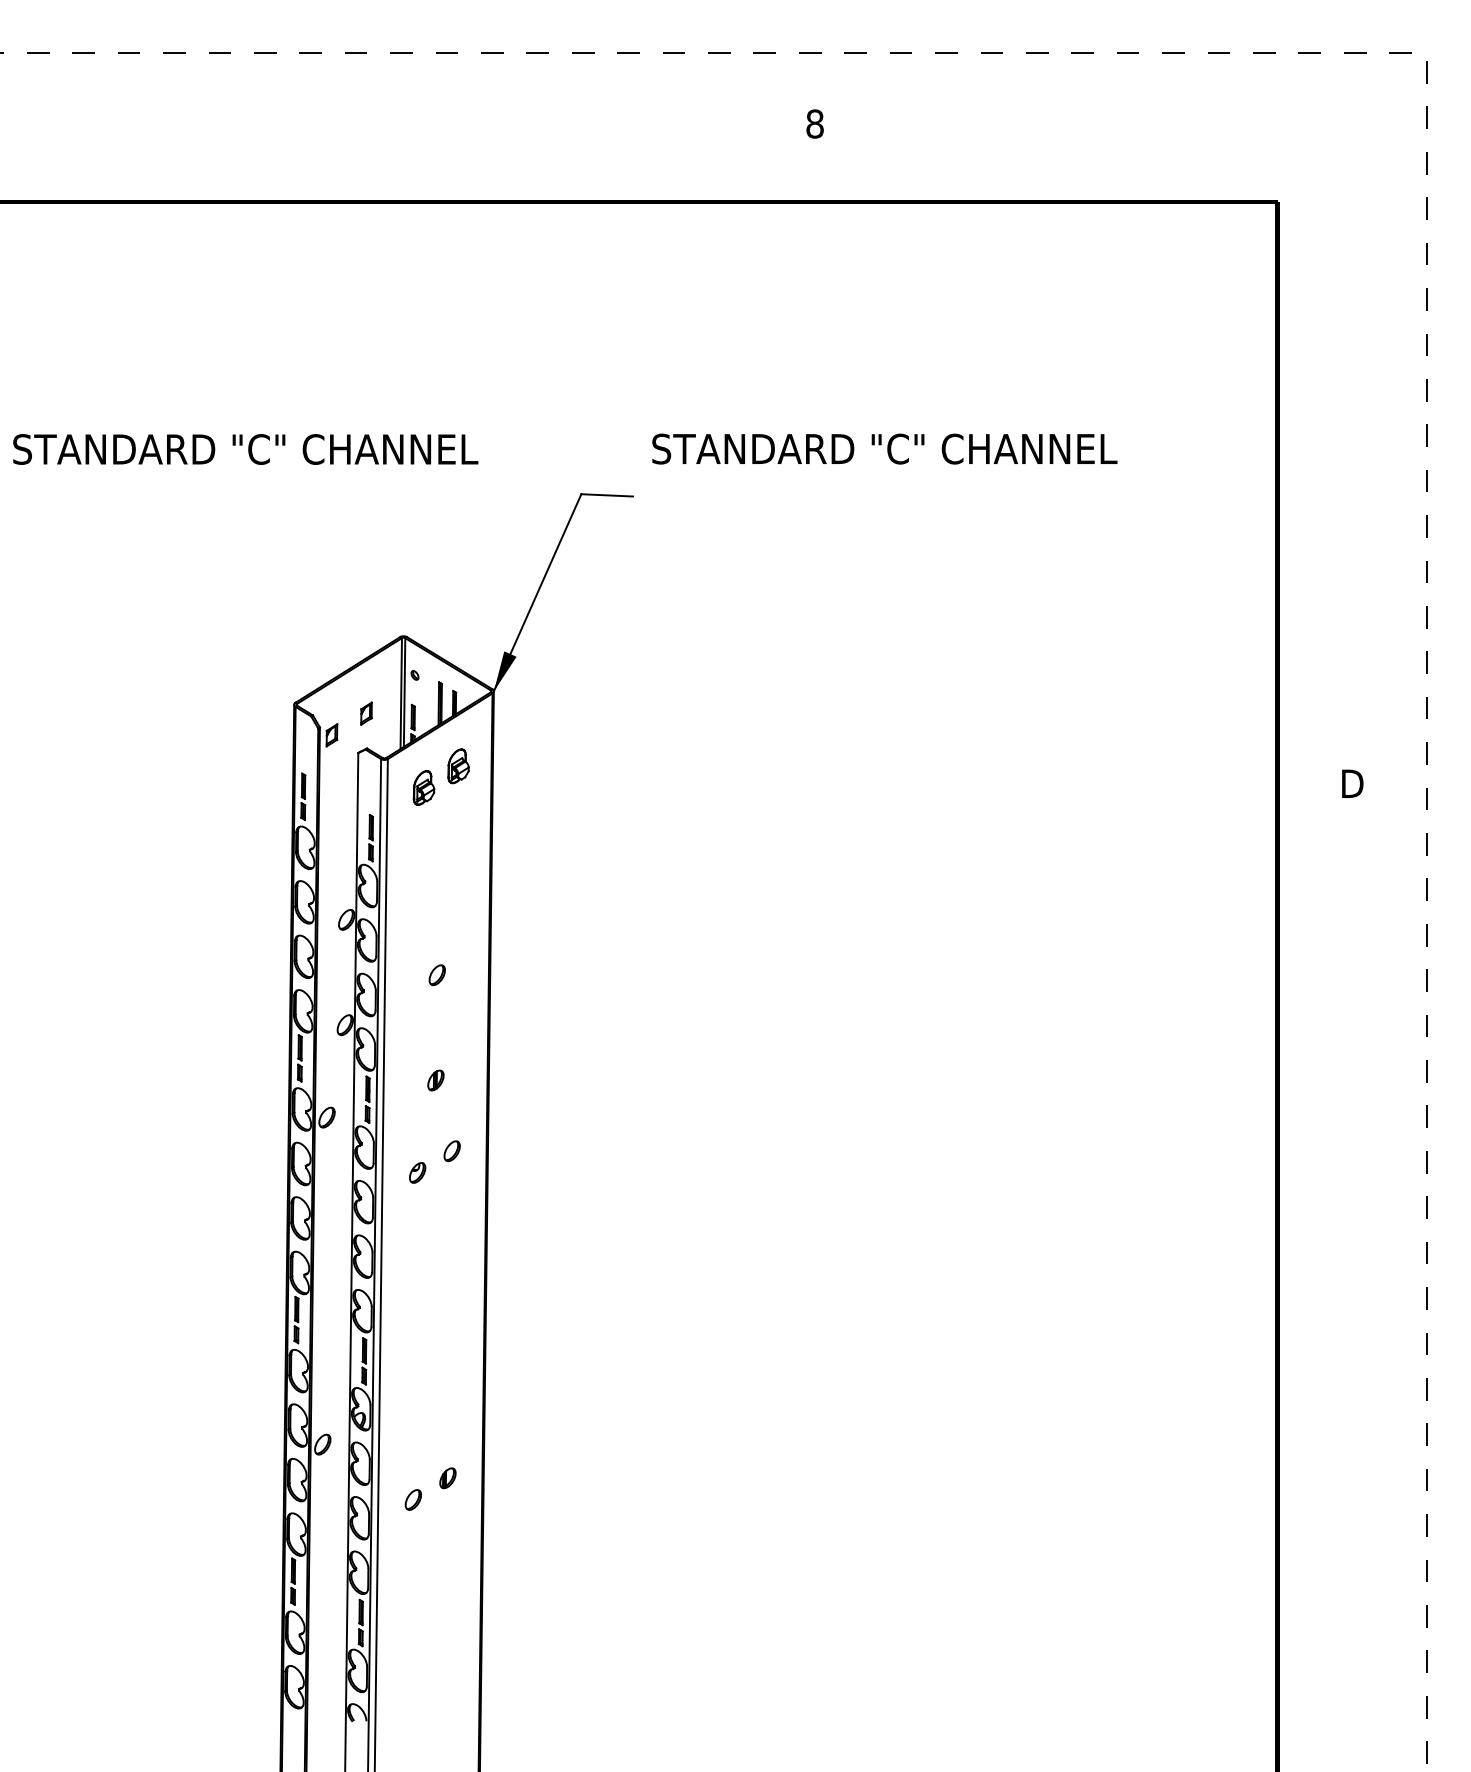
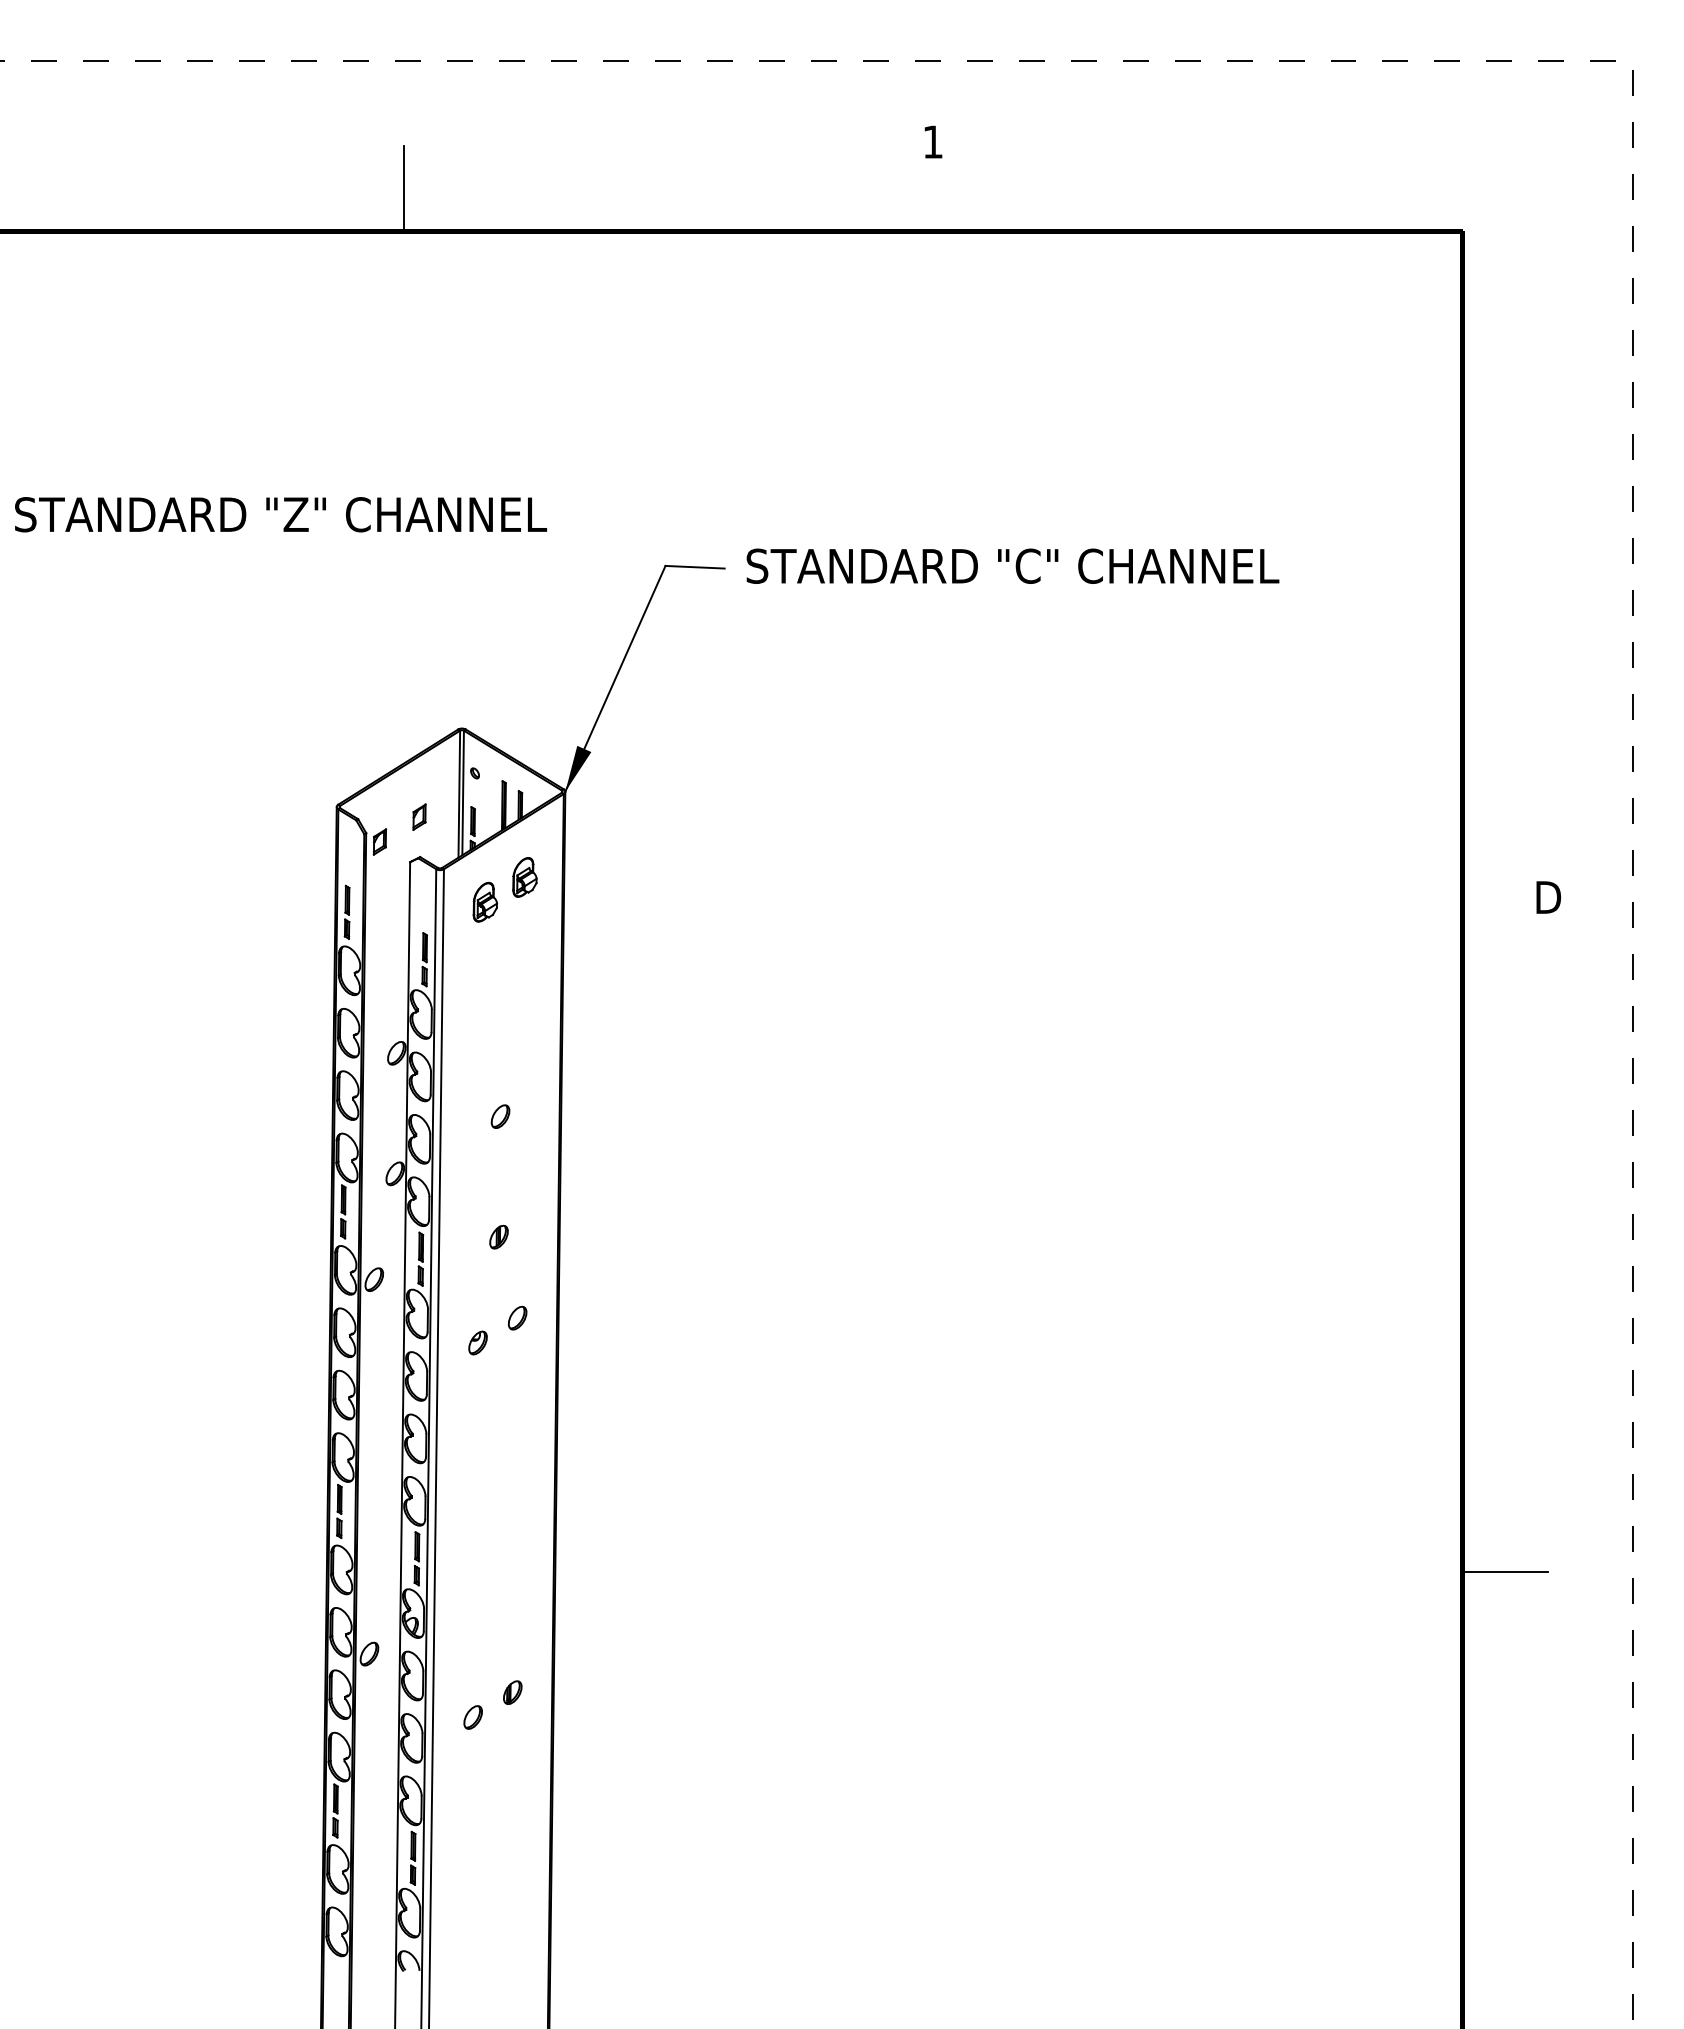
text: (815, 123) -> (933, 141), 8 -> 1
line: (352, 164) -> (403, 188), added
text: (884, 448) -> (1012, 565), moved
text: (362, 449) -> (415, 514), STANDARD "C" CHANNEL -> STANDARD "Z" CHANNEL
line: (1315, 1372) -> (1505, 1571), added

